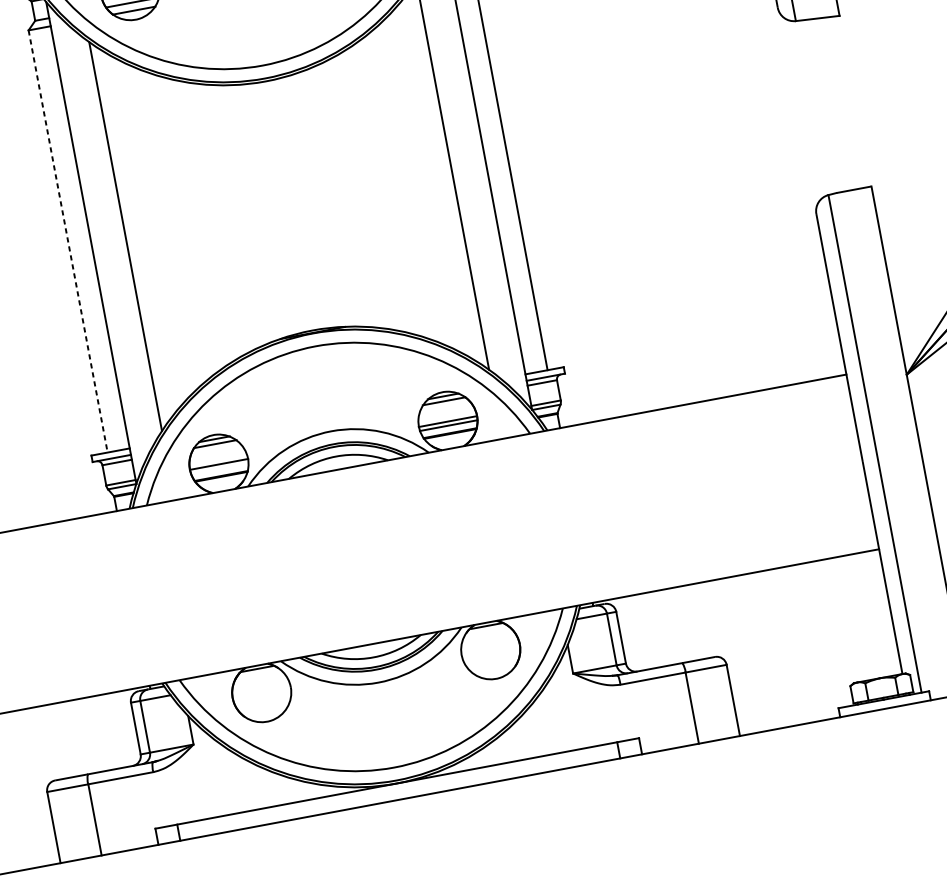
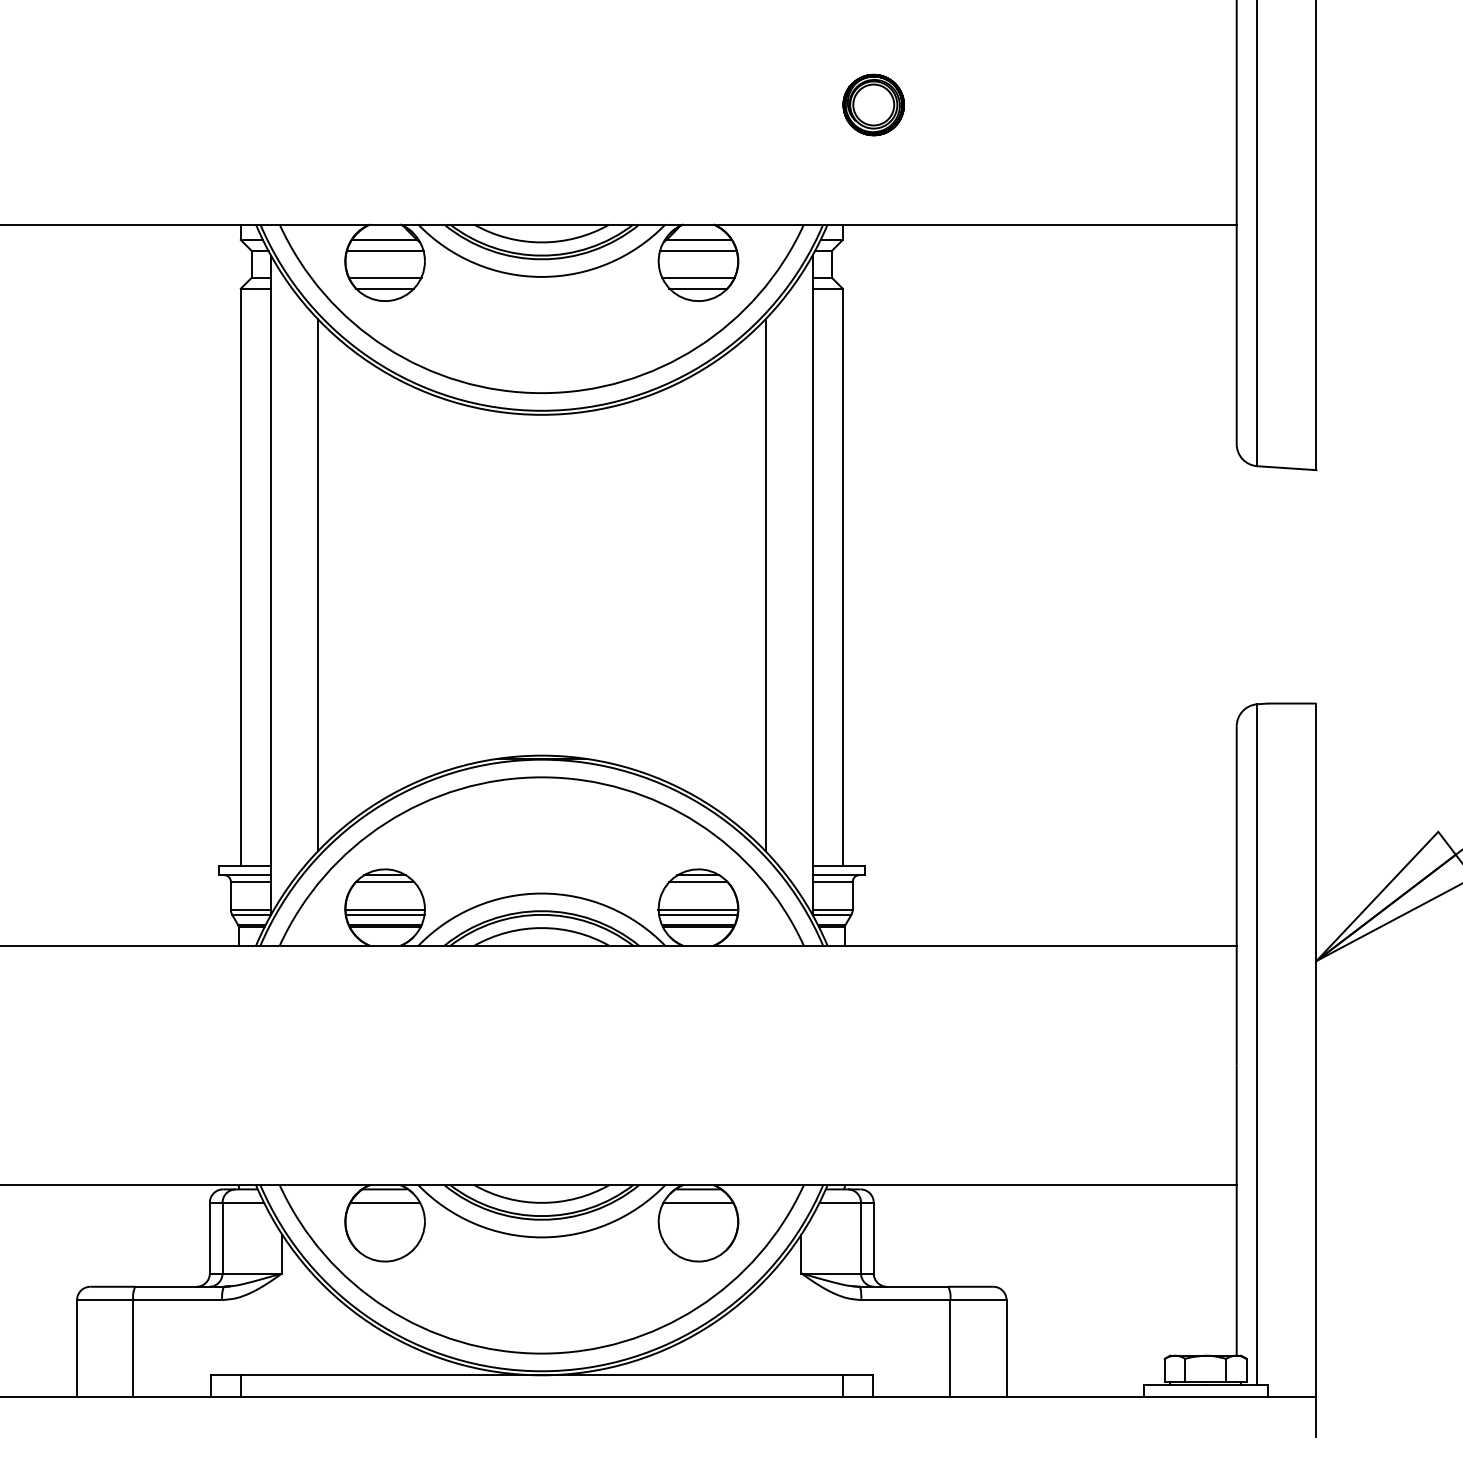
line: (67, 241) -> (240, 577), dashed -> solid
line: (219, 468) -> (384, 915), added
line: (488, 635) -> (698, 1202), added
line: (259, 678) -> (385, 1202), added

